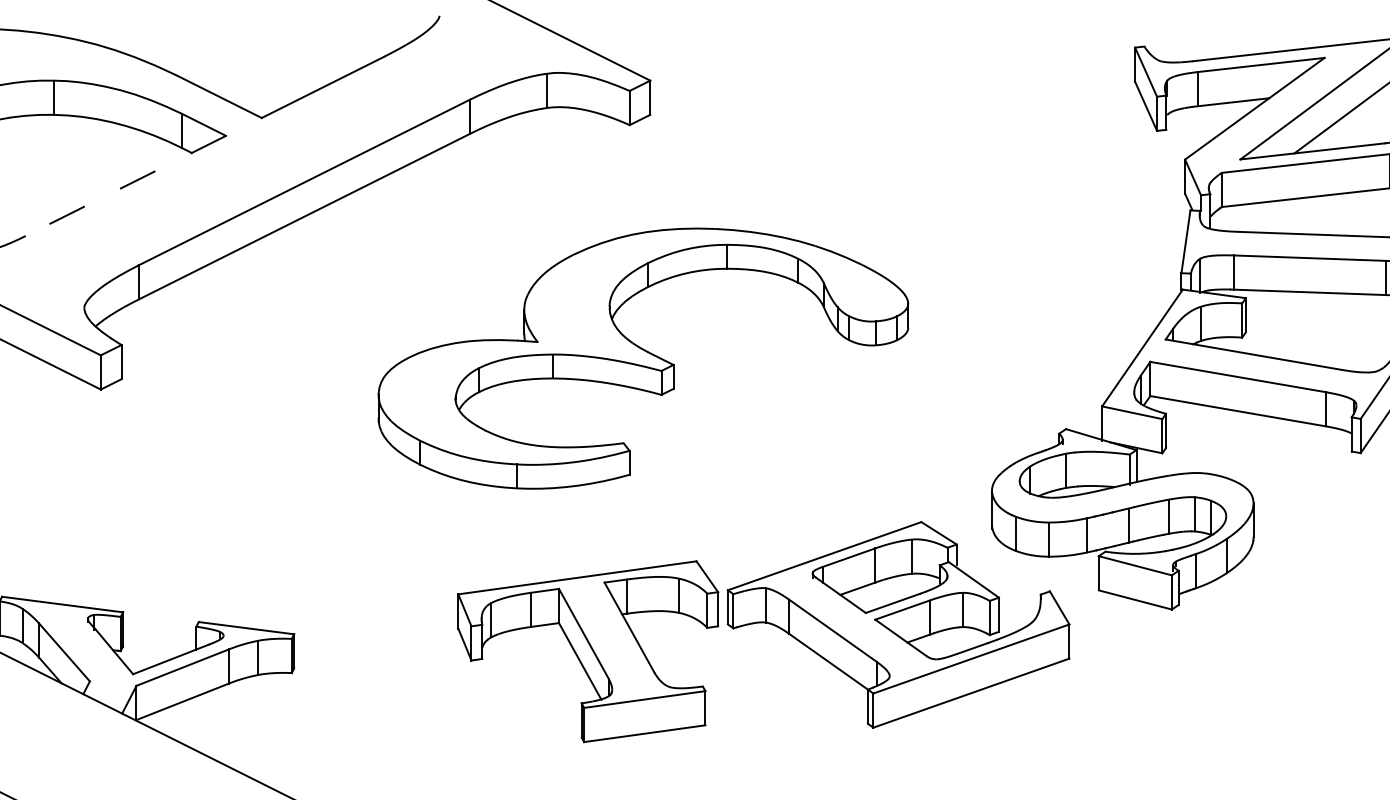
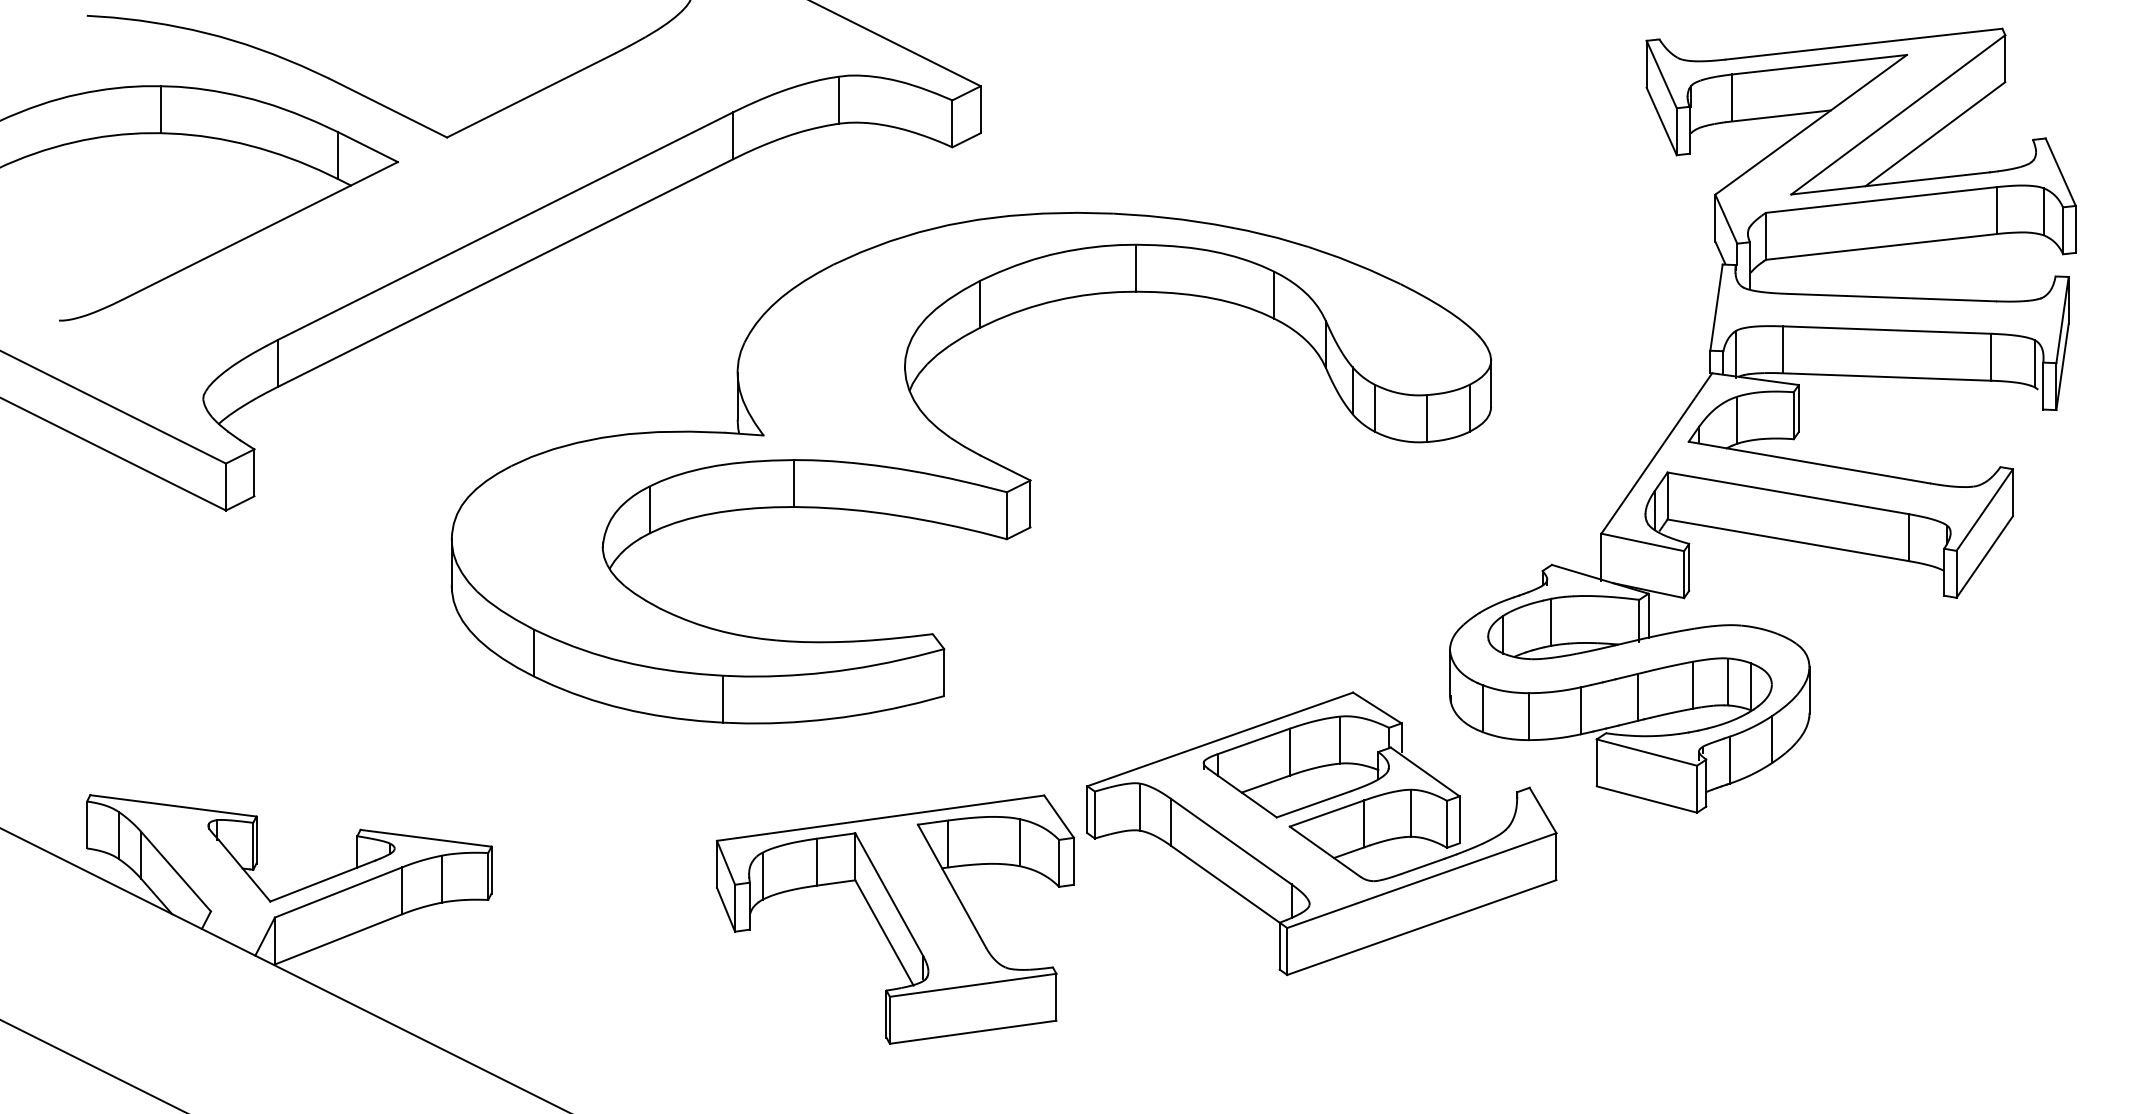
line: (125, 185) -> (260, 230), dashed -> solid
part: (642, 358) -> (970, 467), size x1.43
part: (588, 651) -> (895, 919), moved

